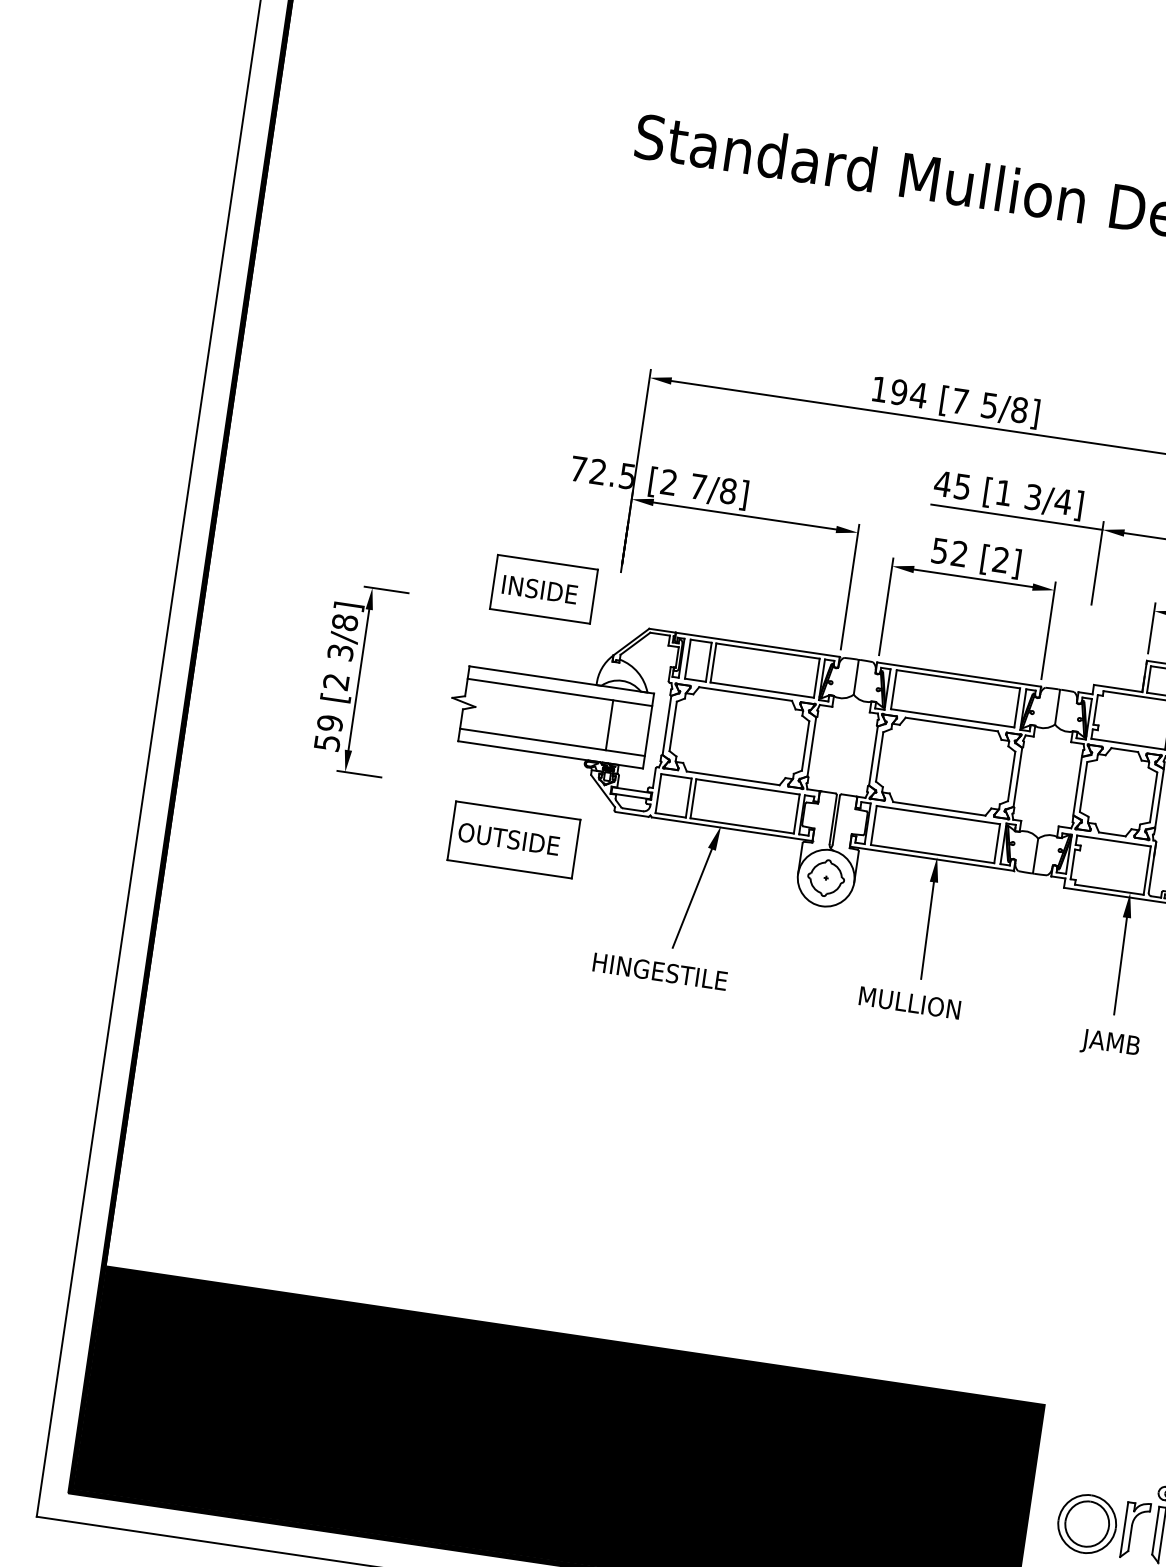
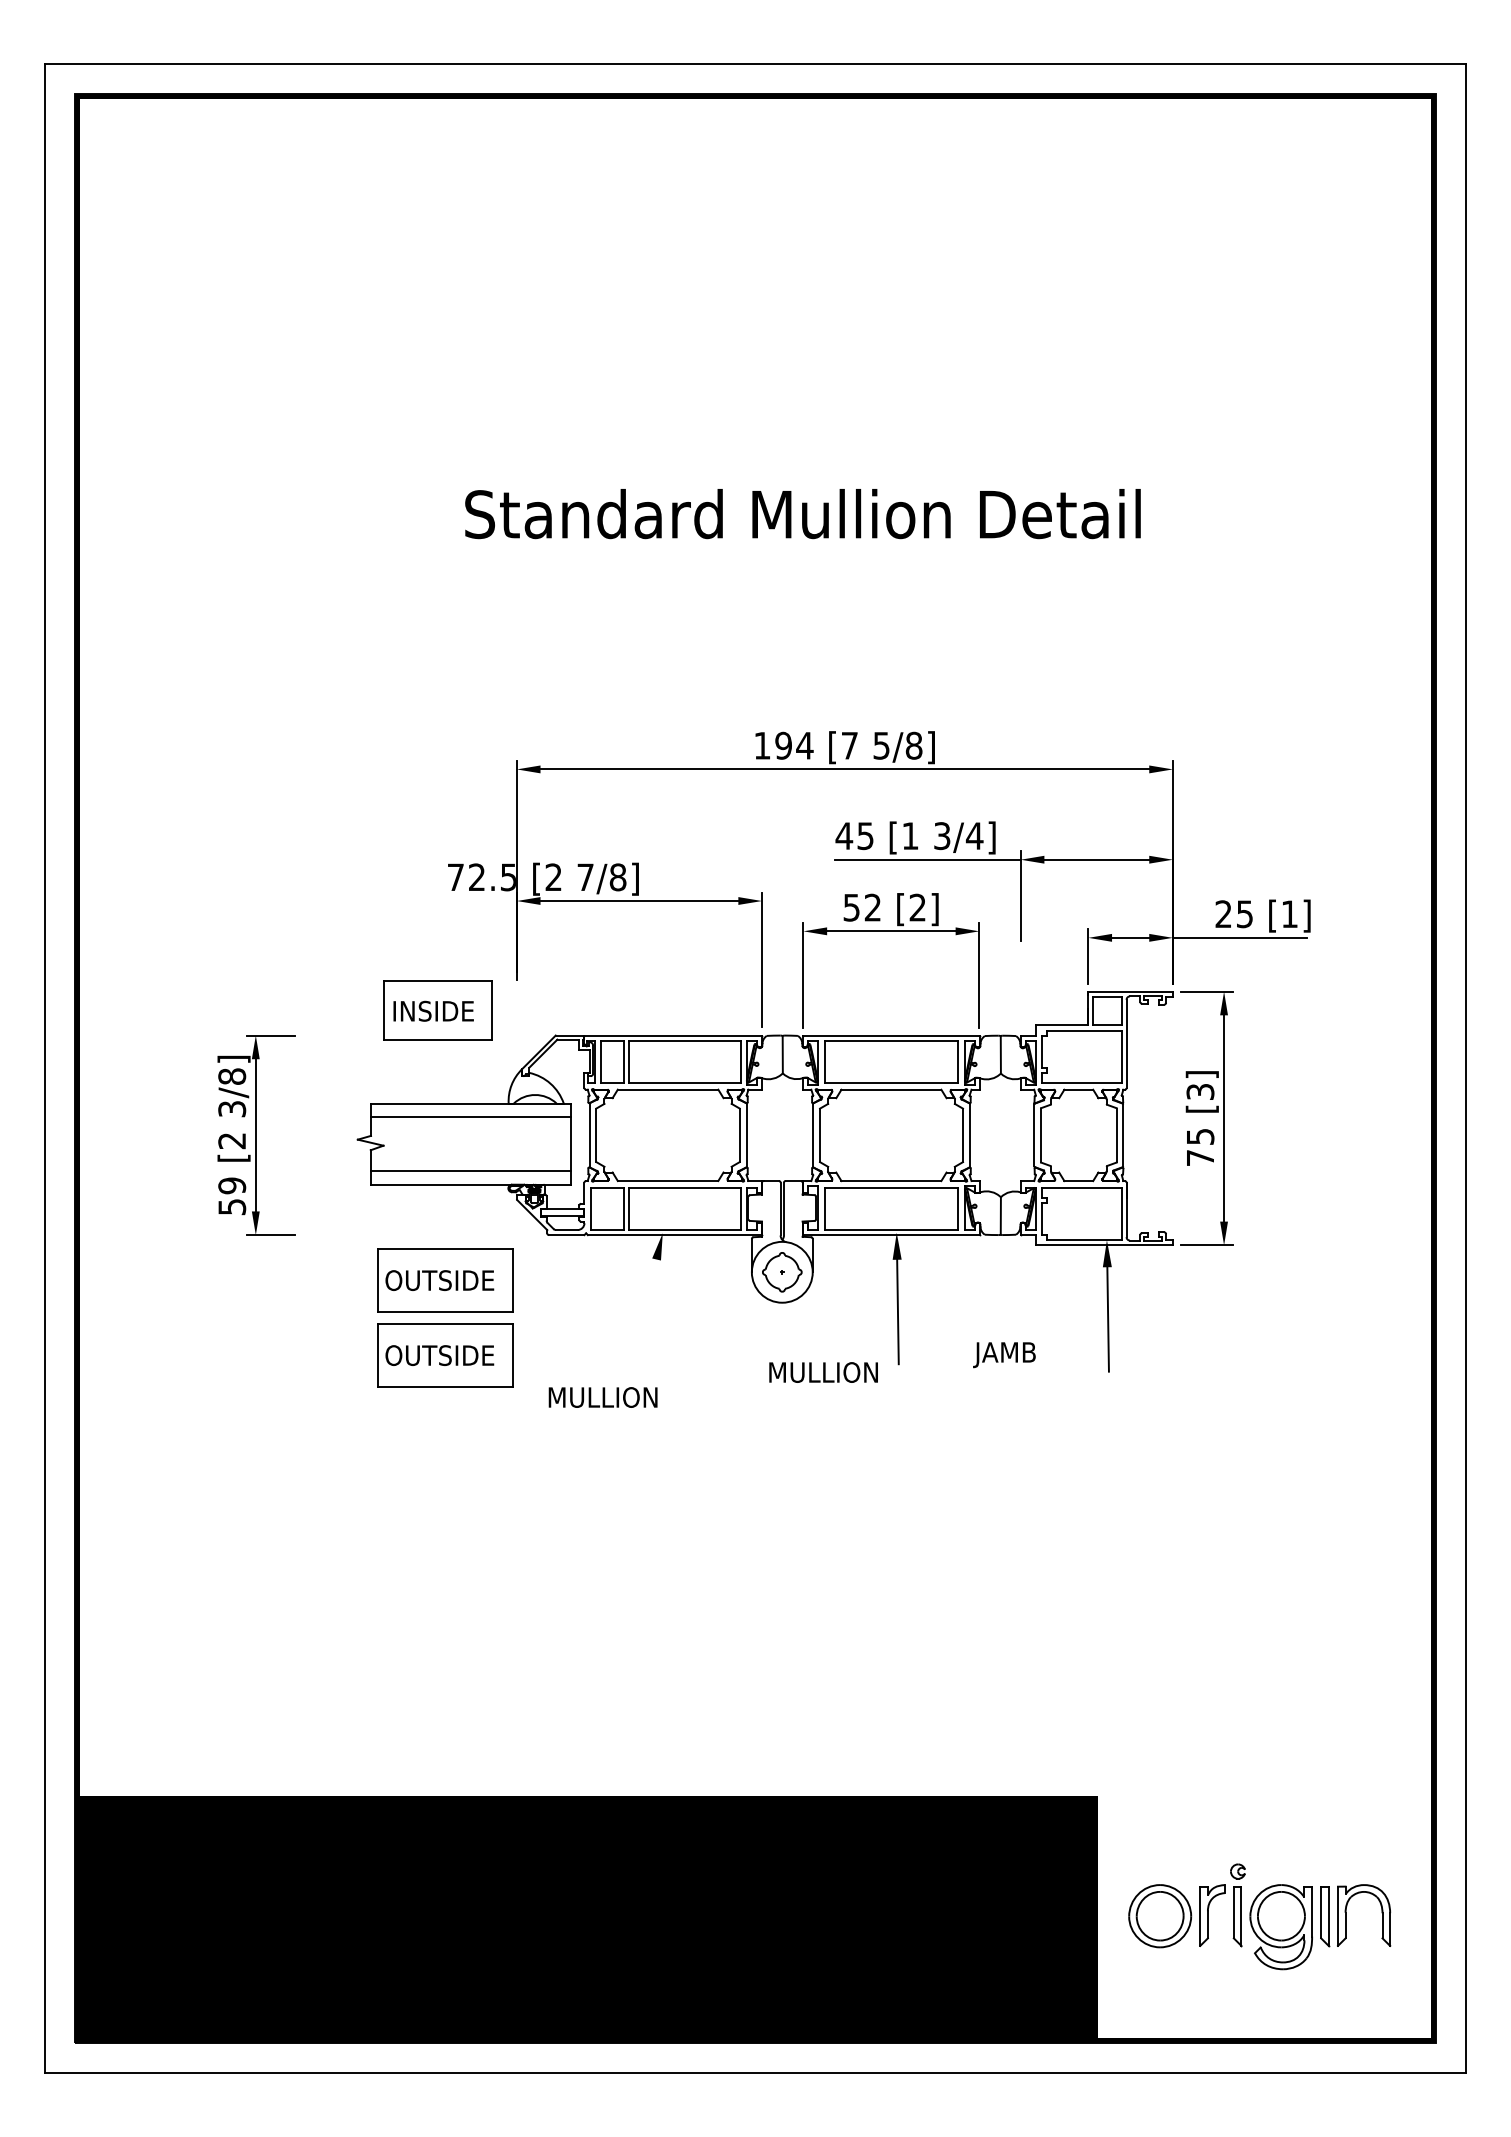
line: (609, 725) -> (528, 1144), removed
line: (692, 898) -> (643, 1314), removed
part: (503, 909) -> (445, 1355), added
text: (661, 971) -> (622, 1397), HINGESTILE -> MULLION
text: (909, 1002) -> (823, 1372), moved
text: (1110, 1044) -> (1004, 1355), moved

